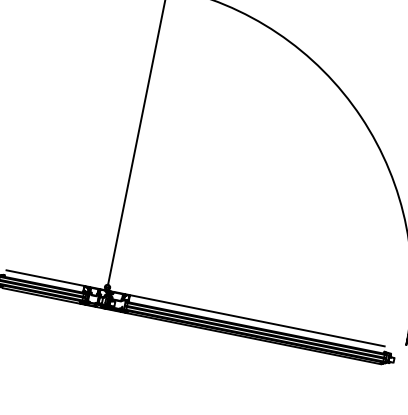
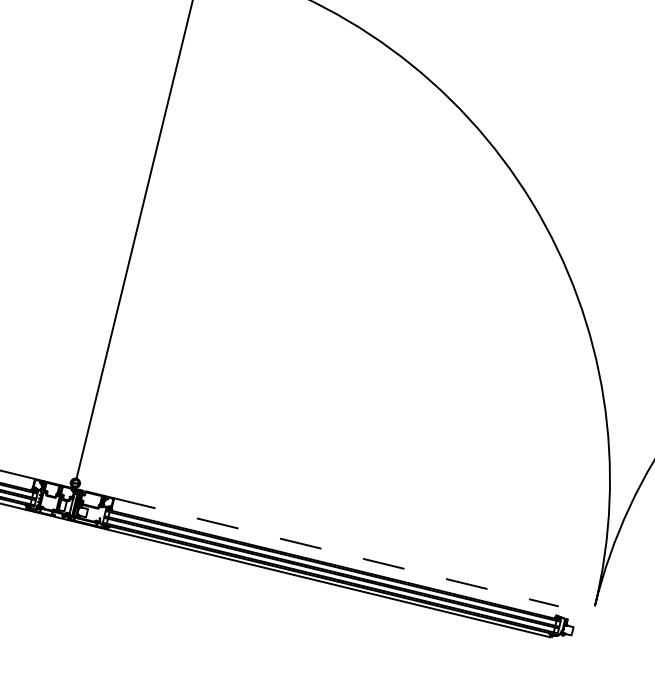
line: (258, 320) -> (337, 551), solid -> dashed

